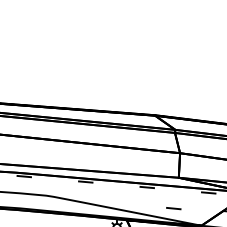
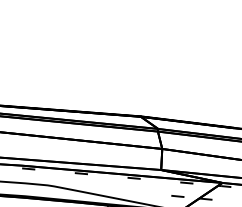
line: (173, 208) -> (177, 196), moved

